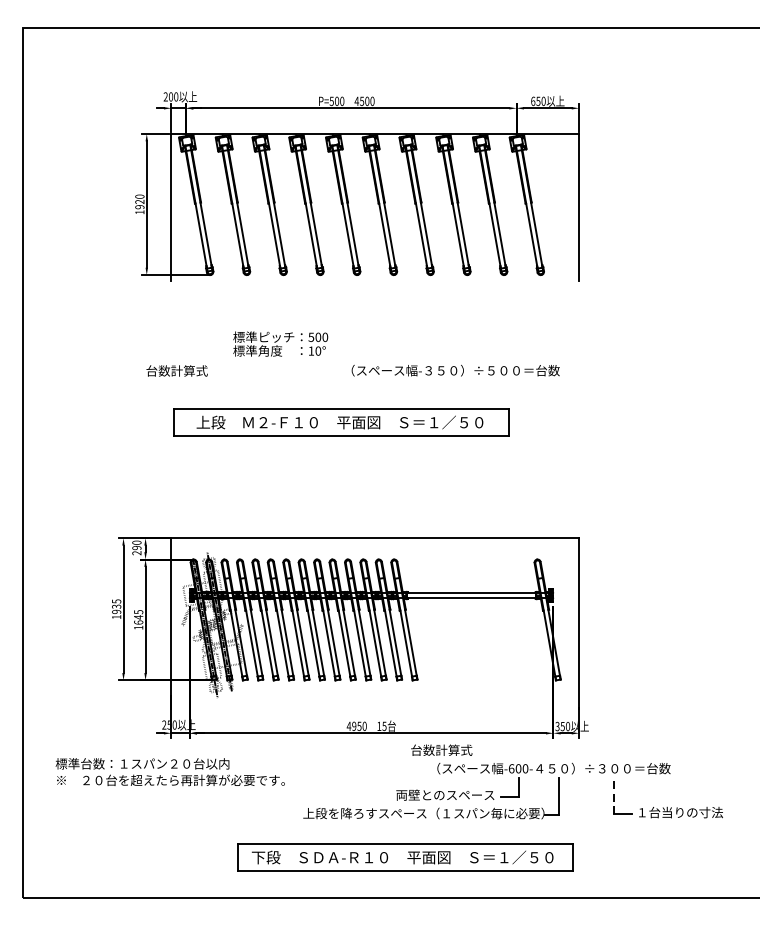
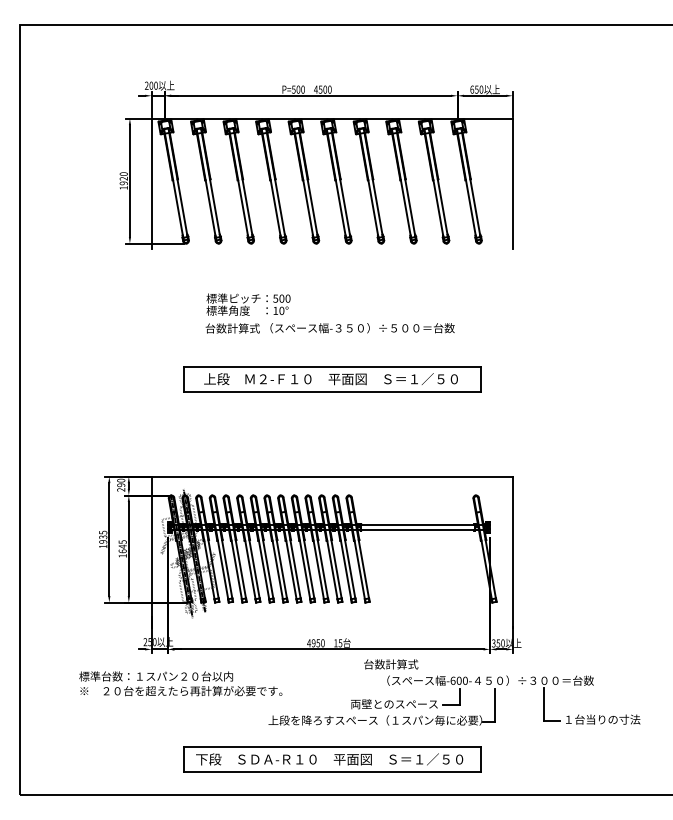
text: (176, 370) -> (232, 328), moved
text: (455, 370) -> (362, 328), moved
part: (341, 422) -> (332, 379), moved
text: (170, 771) -> (180, 683), moved
line: (613, 795) -> (543, 704), dashed -> solid
part: (405, 857) -> (332, 759), moved

